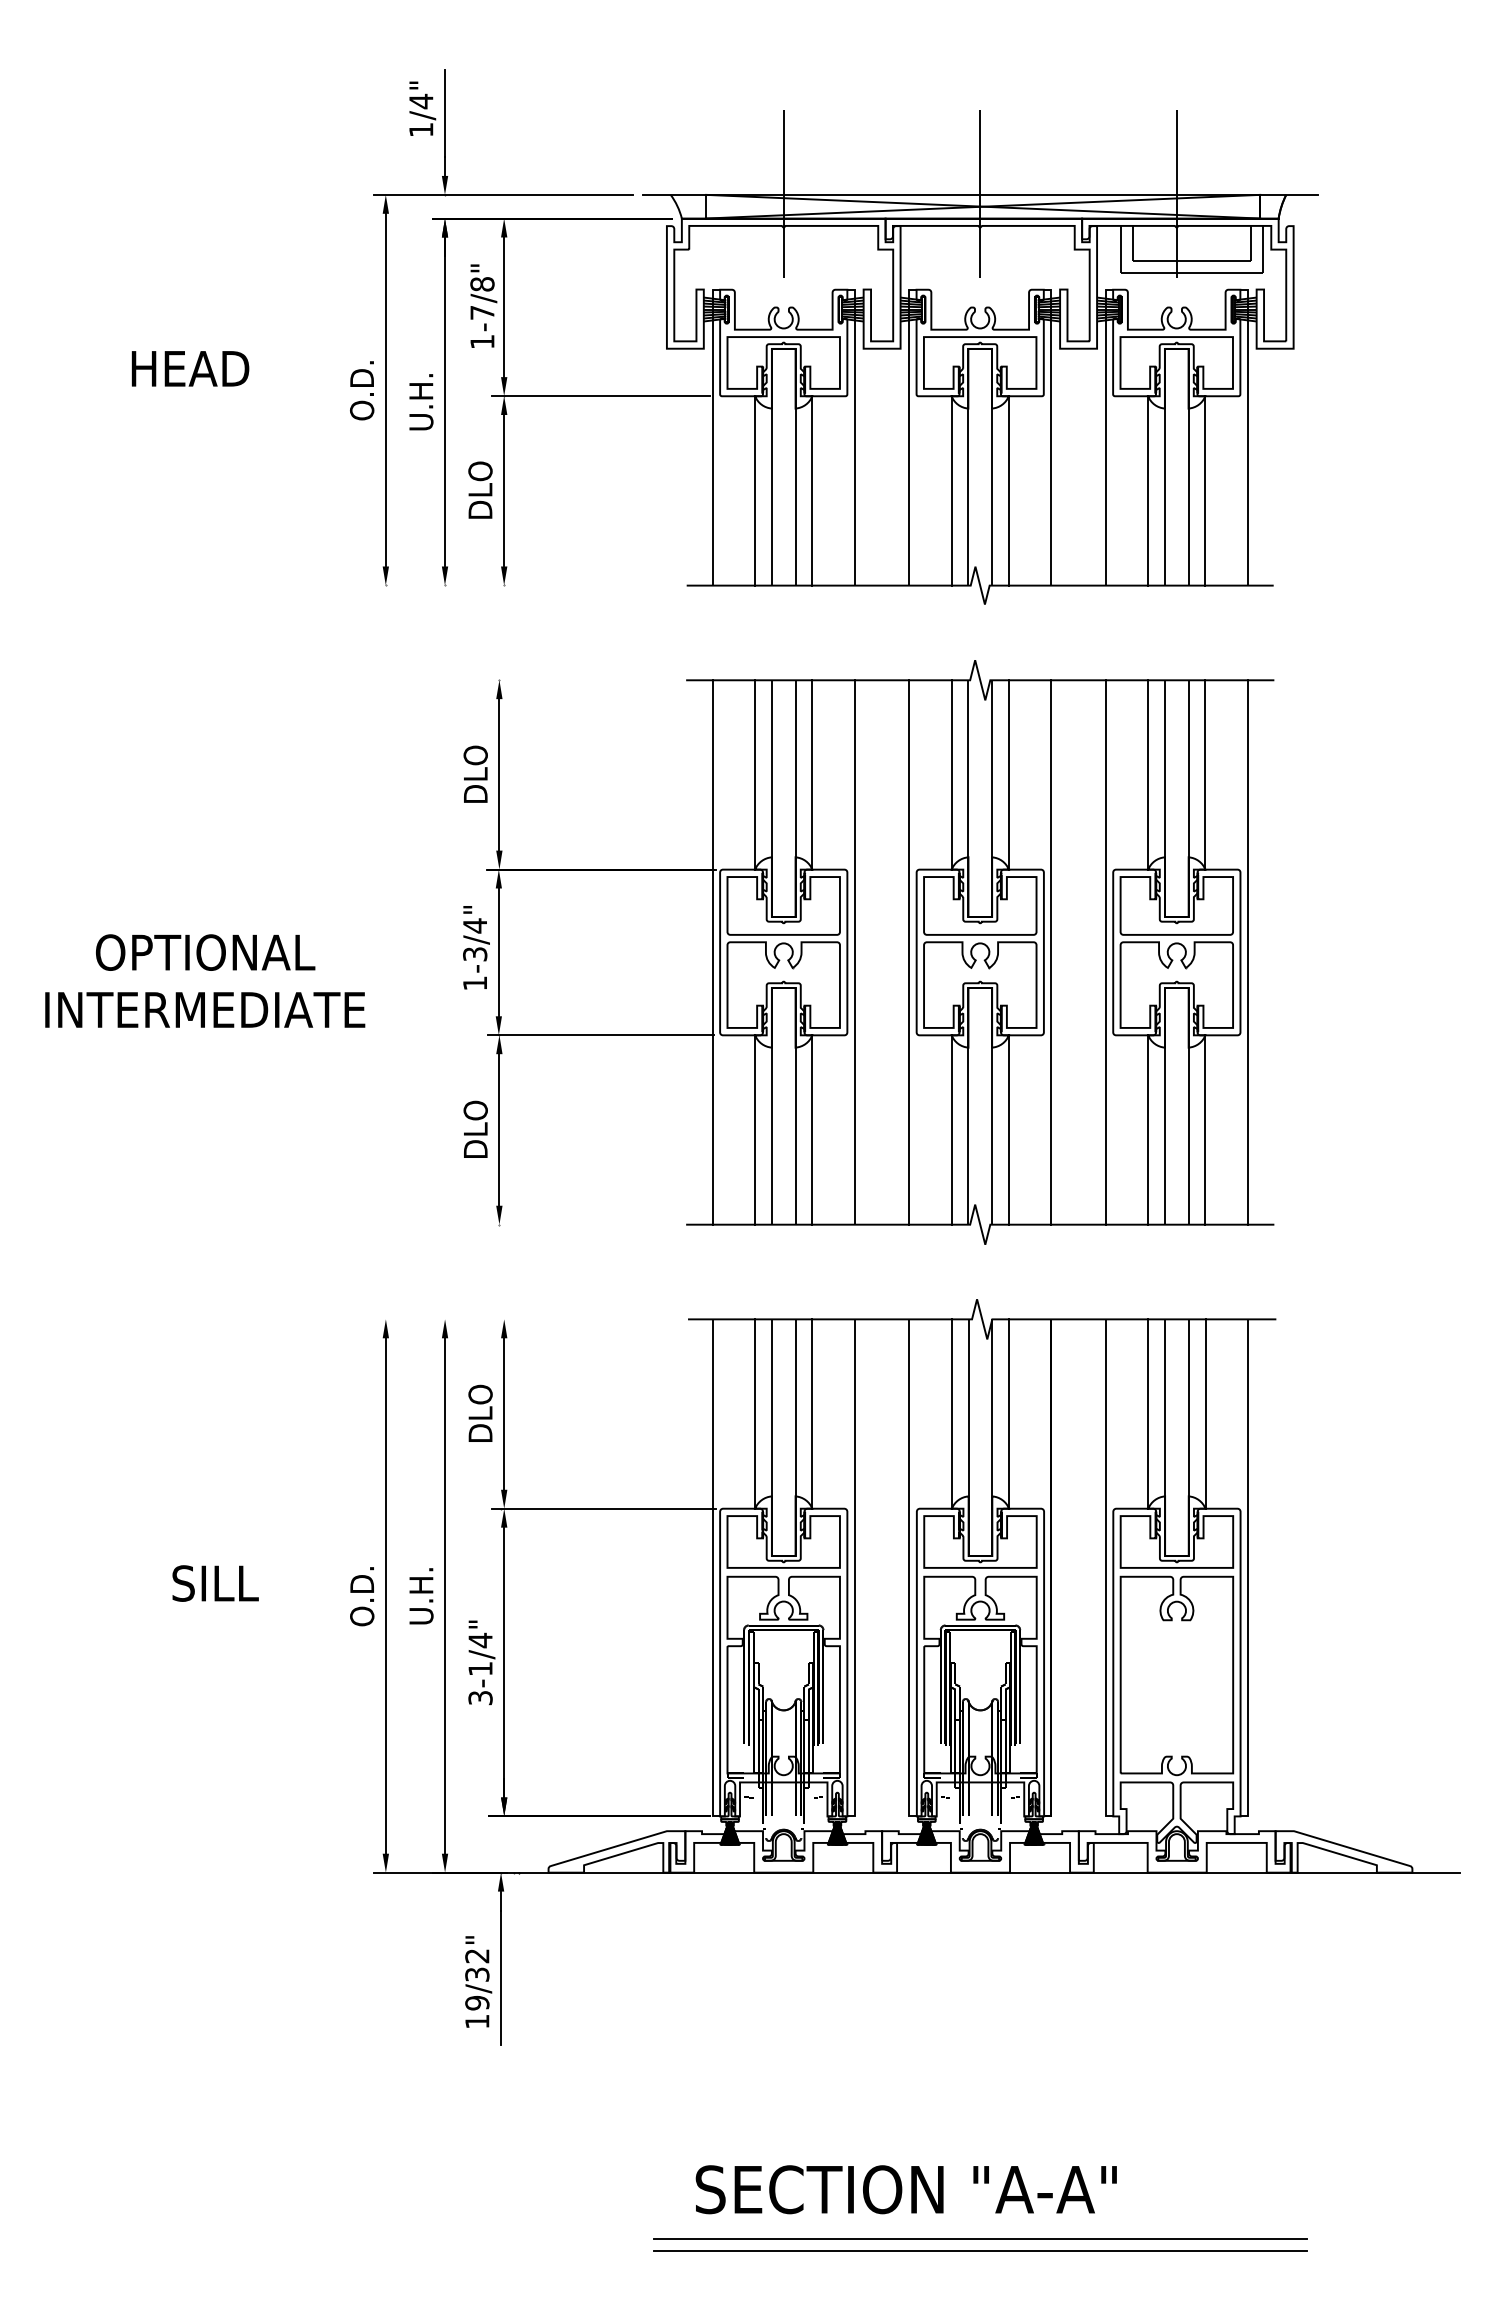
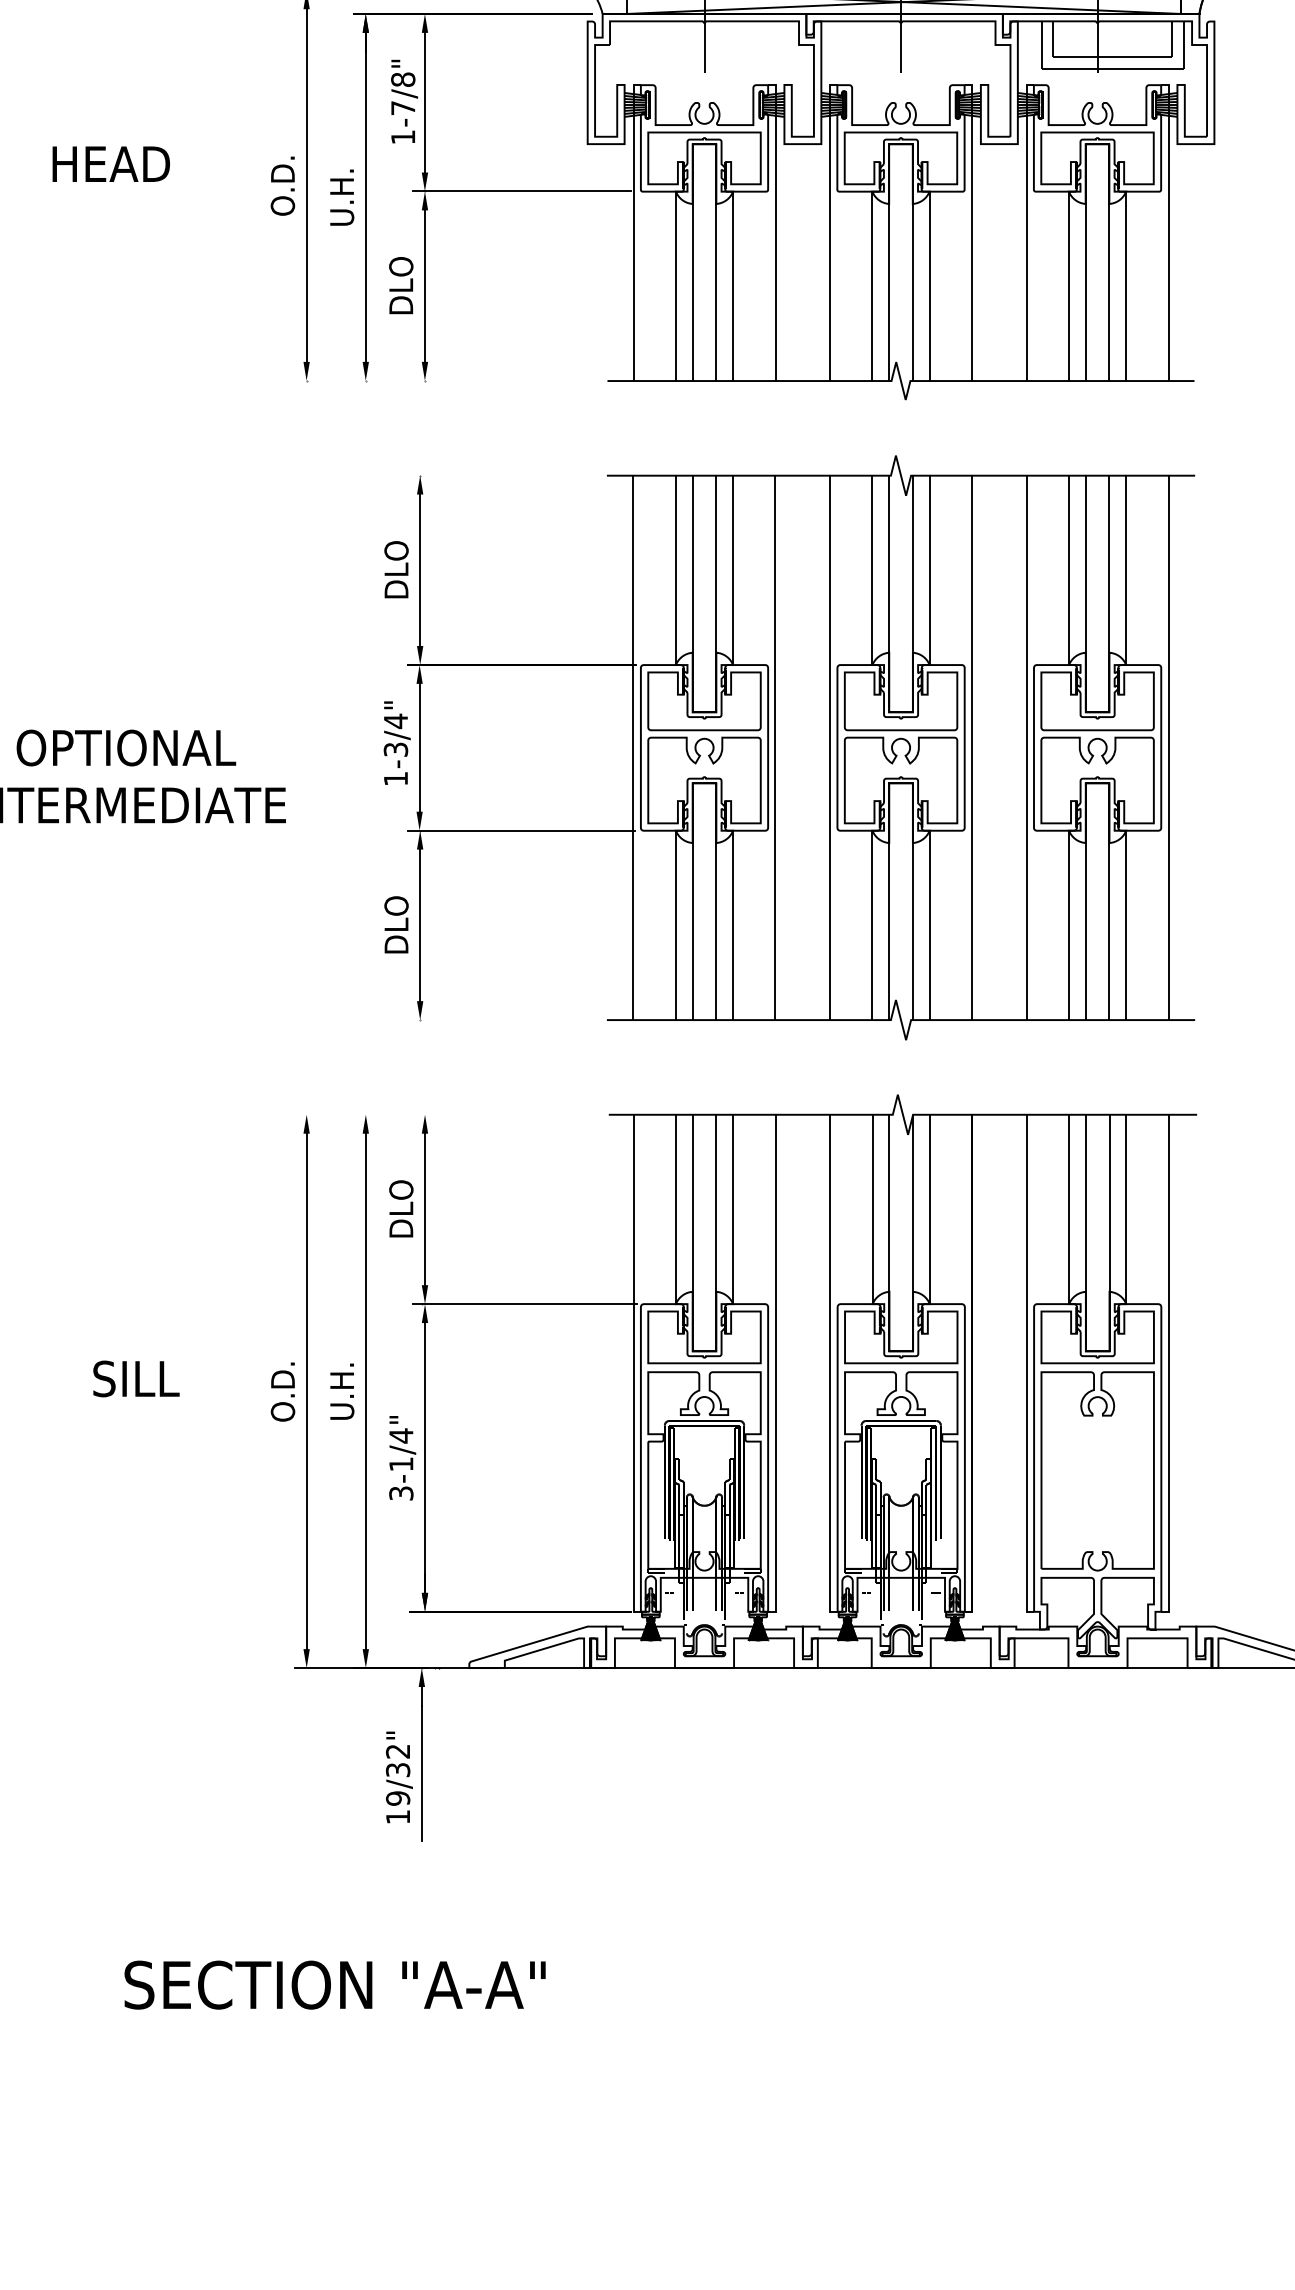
text: (905, 2189) -> (334, 1984), moved
line: (980, 2239) -> (901, 2034), removed
line: (980, 2251) -> (901, 2046), removed

